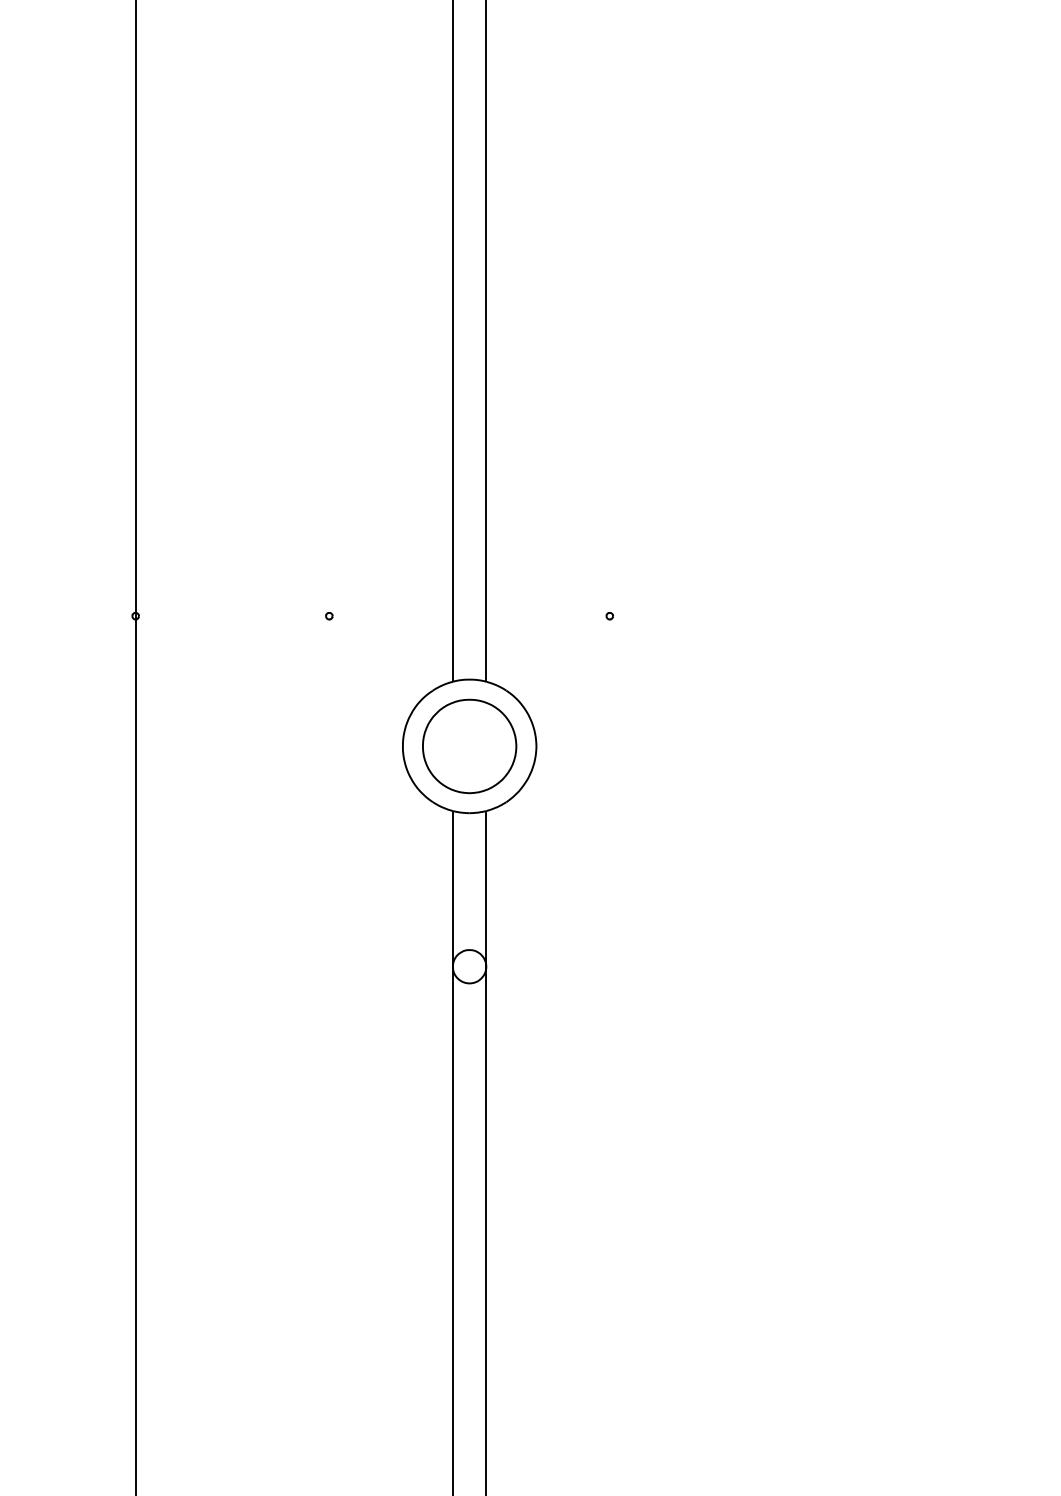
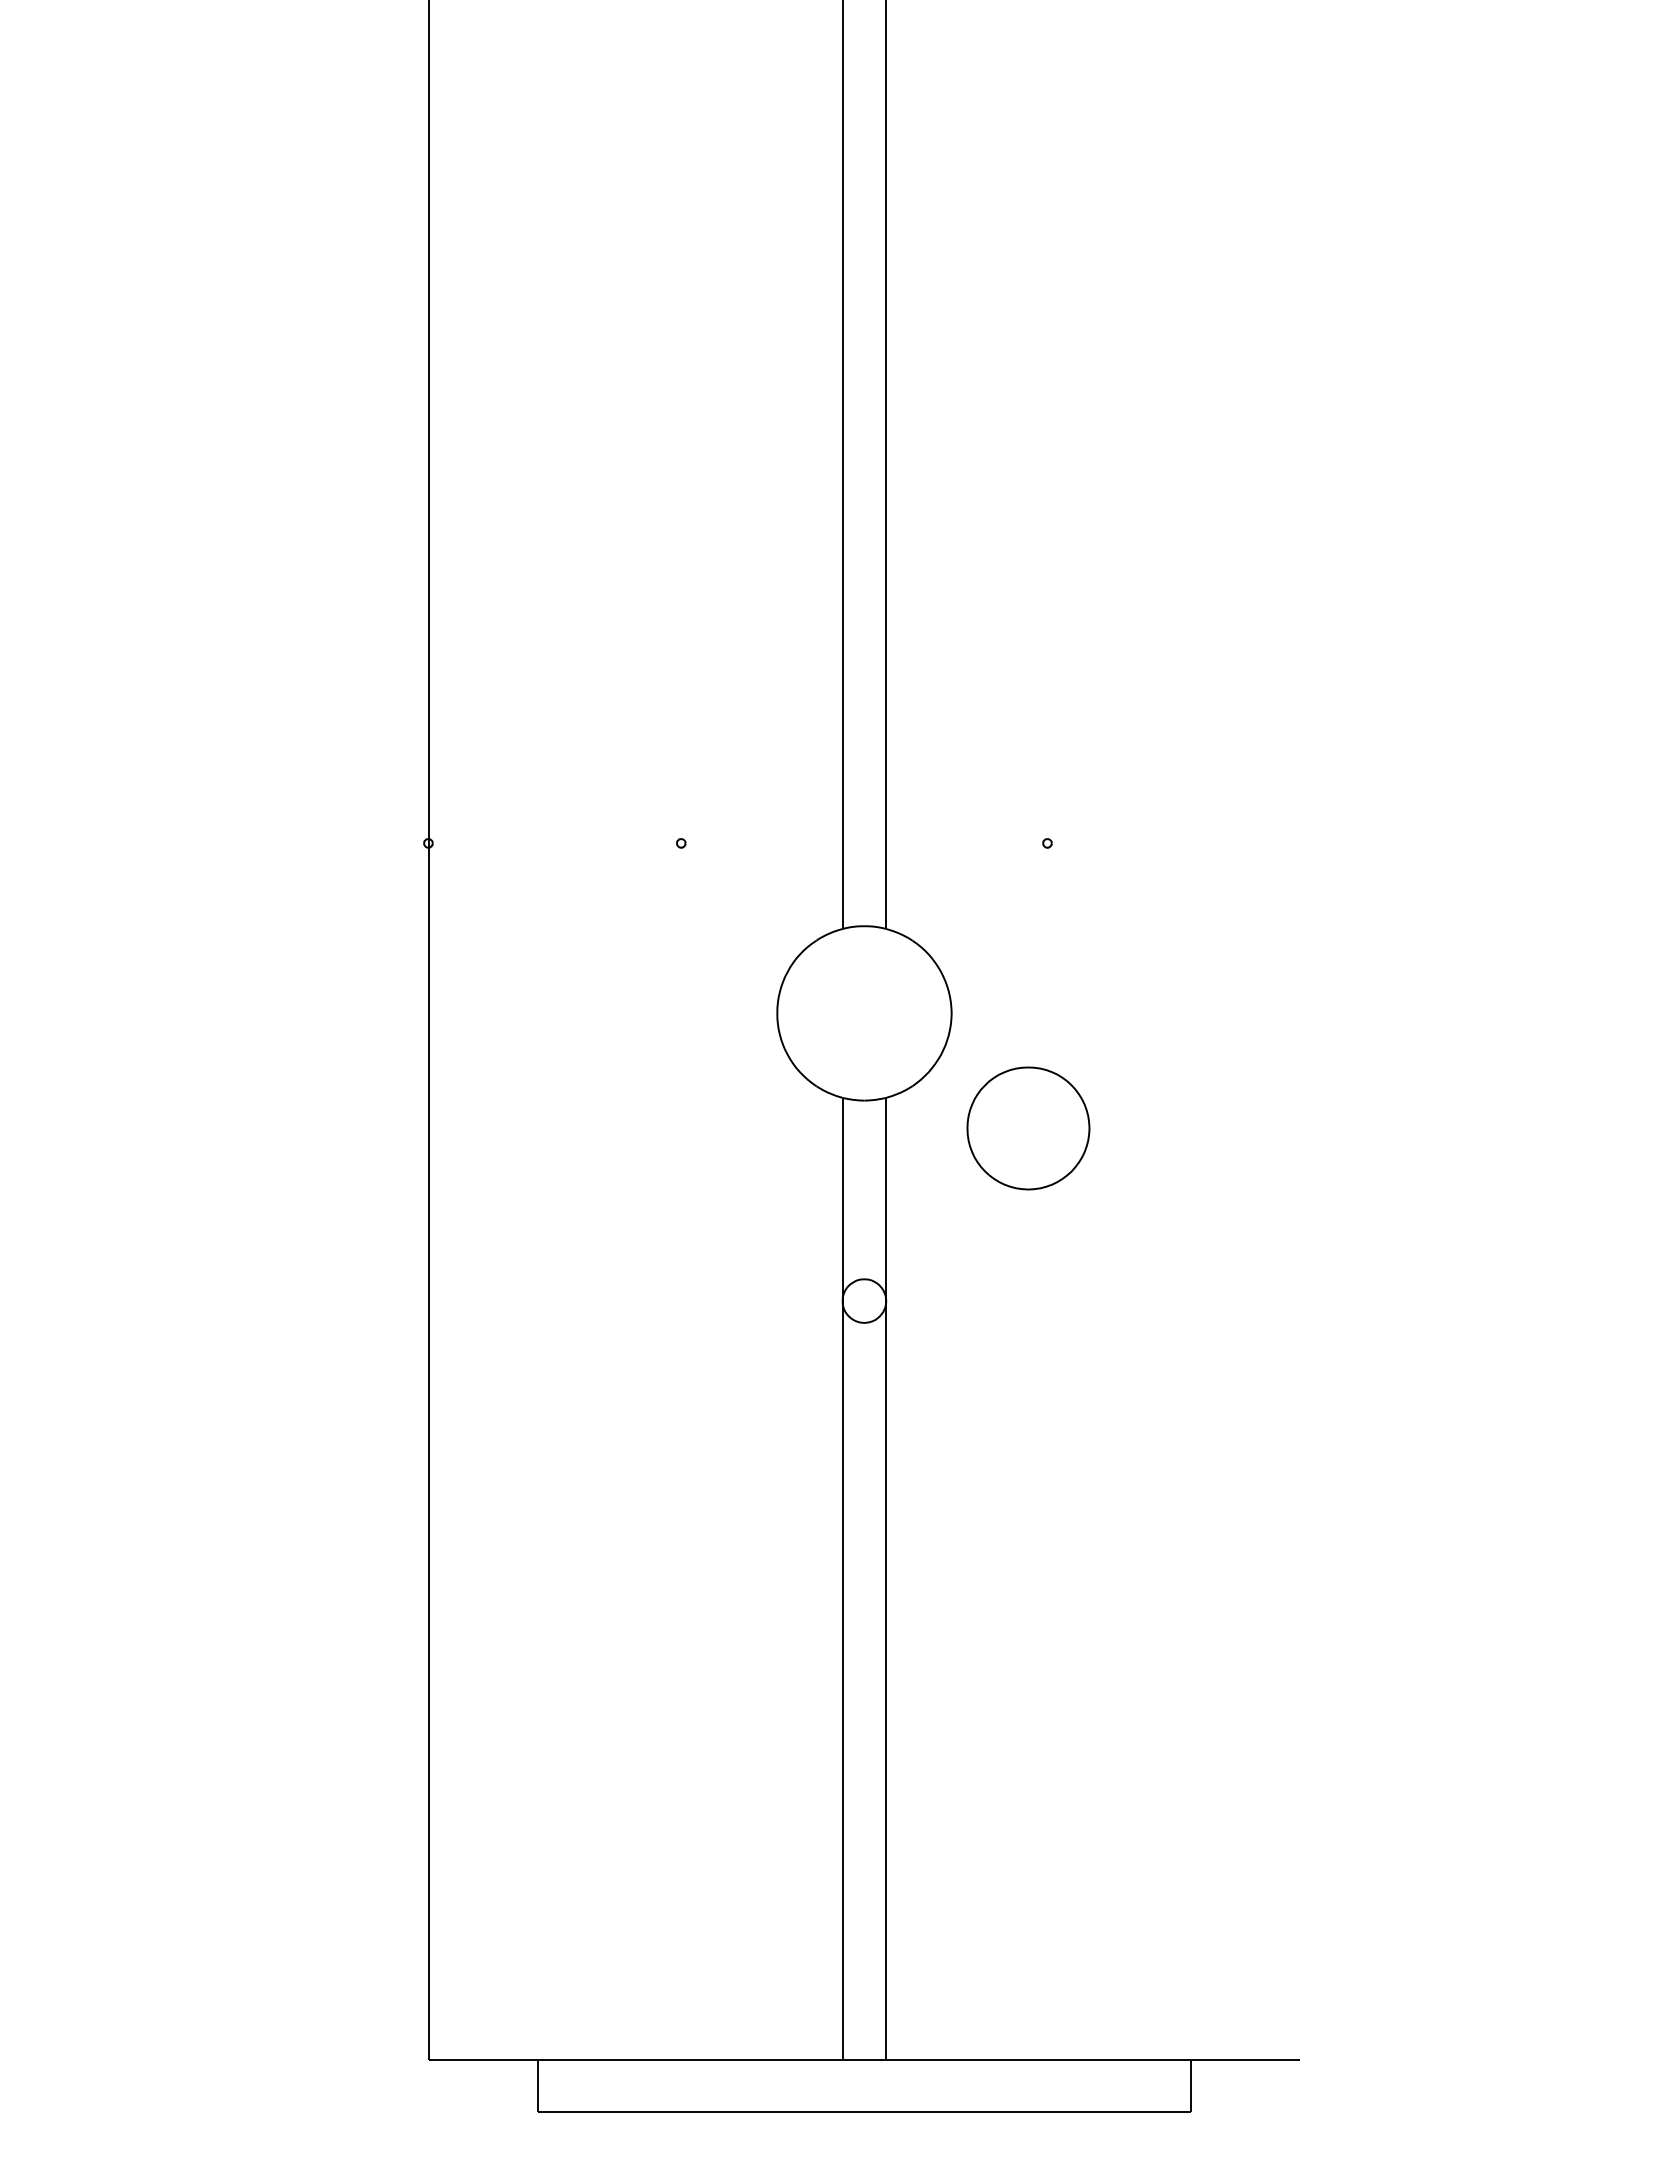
part: (469, 746) -> (1028, 1128), moved

